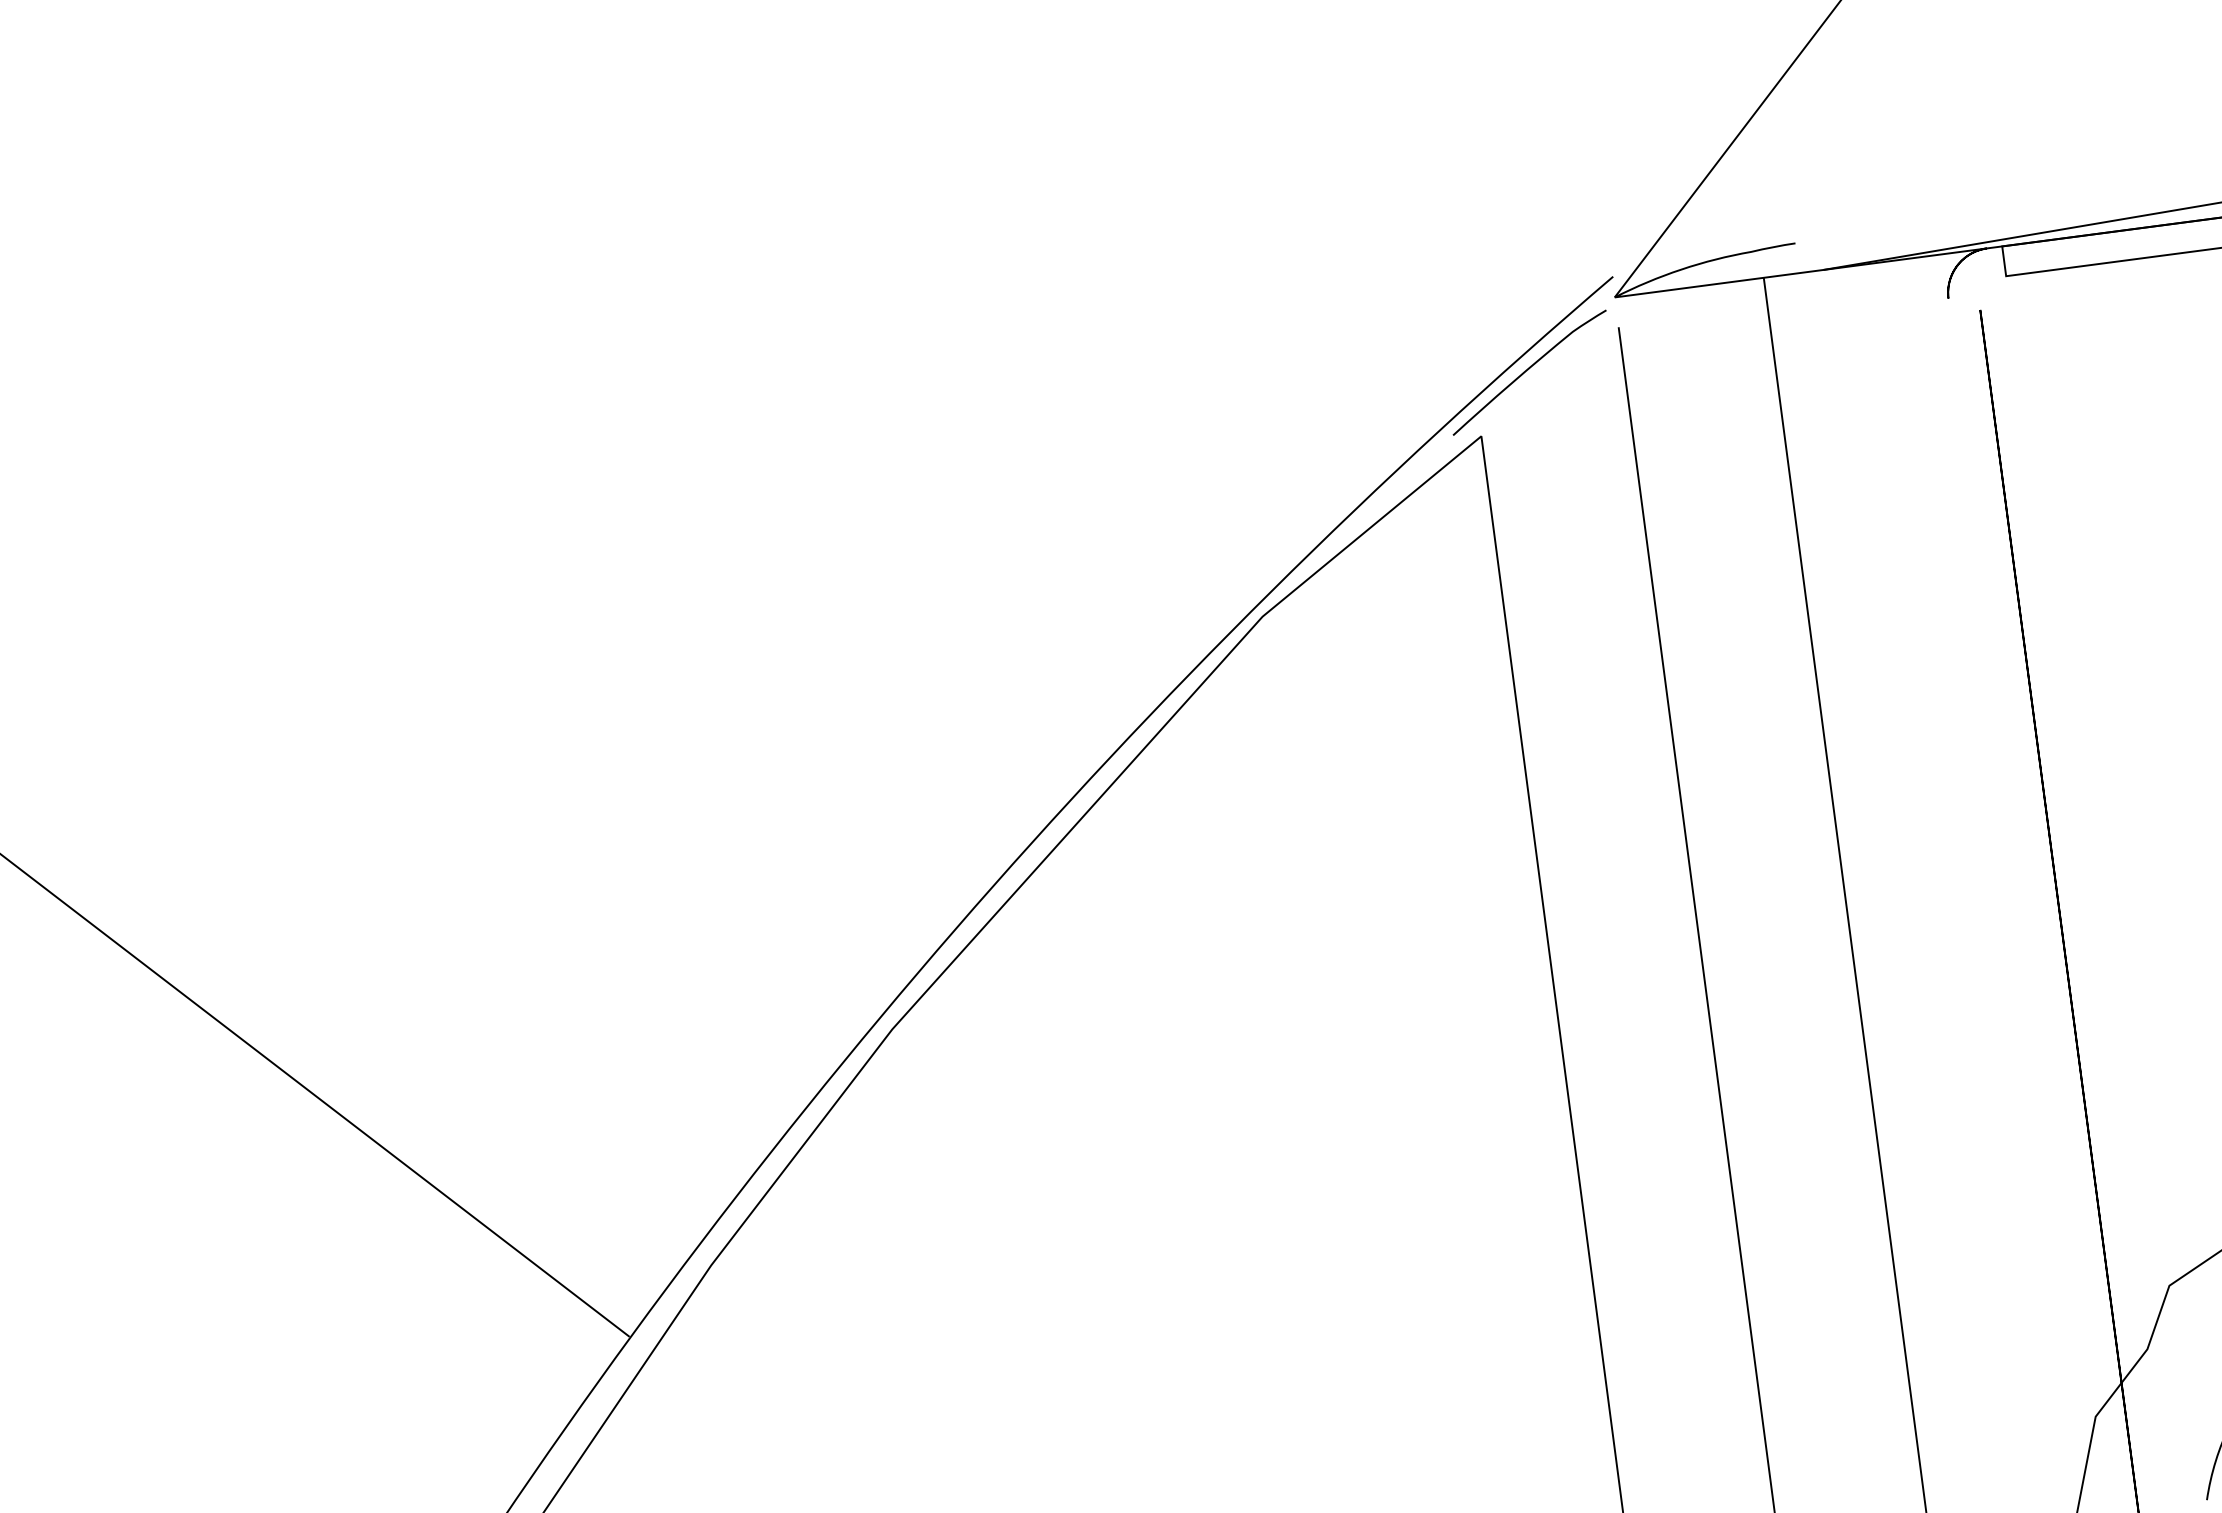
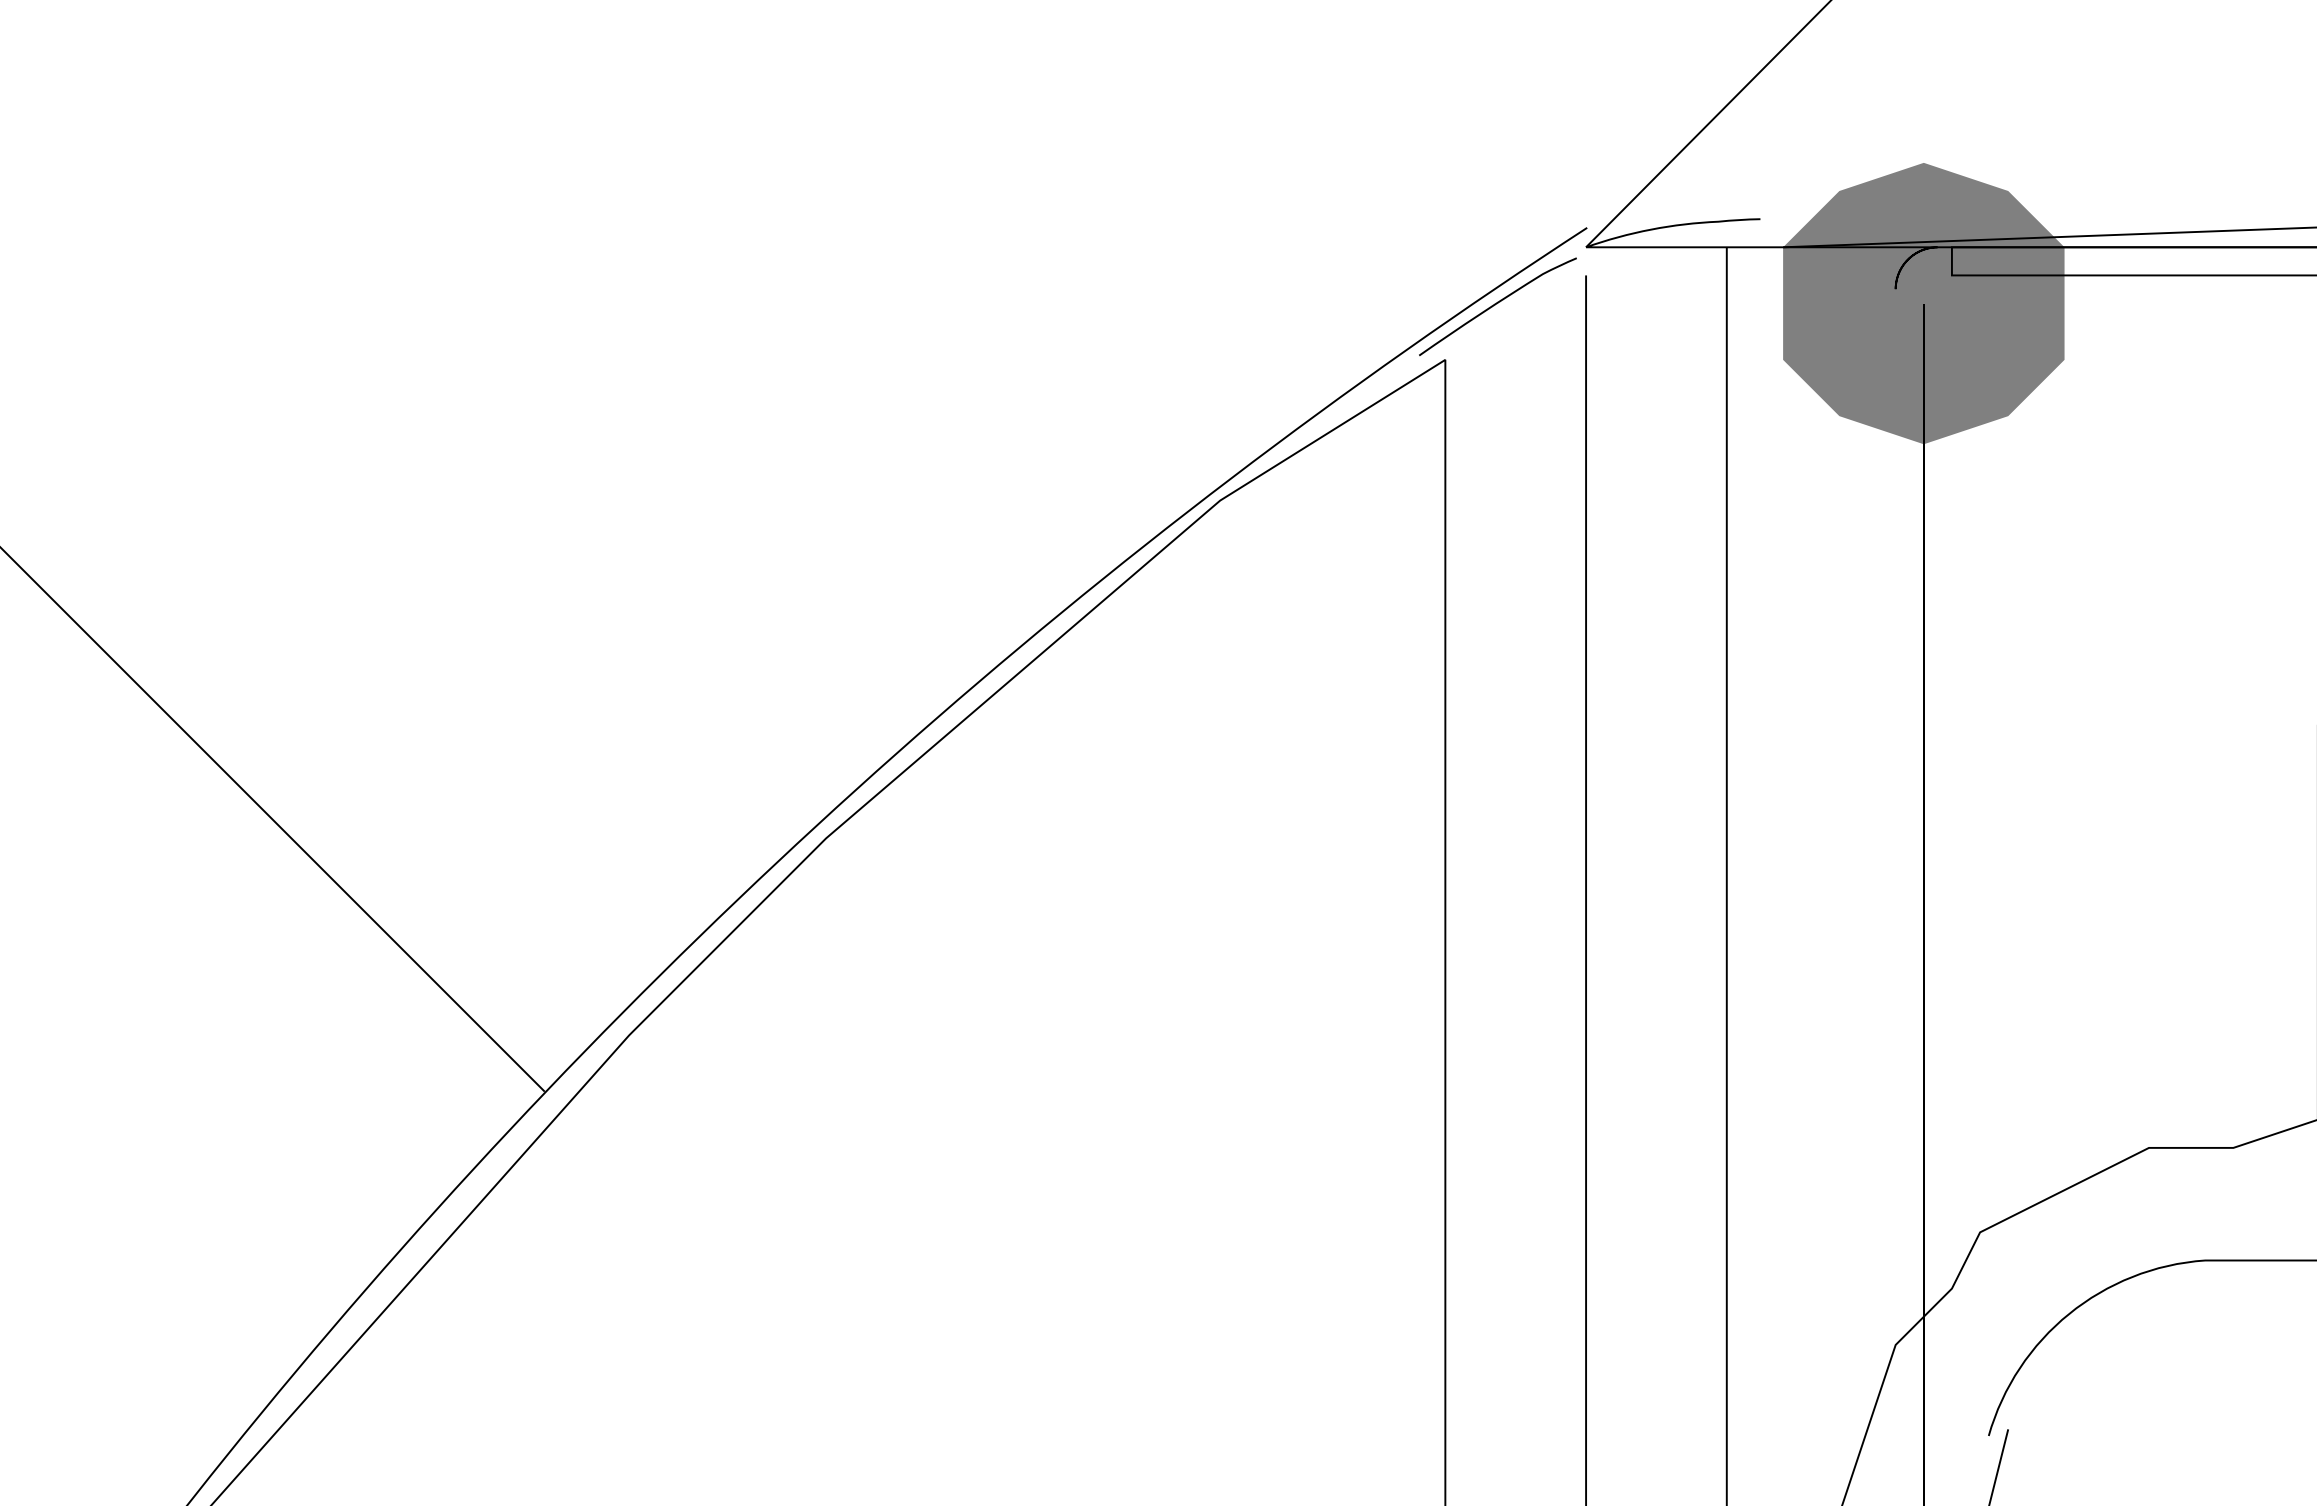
fill: (1979, 309) -> (1923, 303), added

